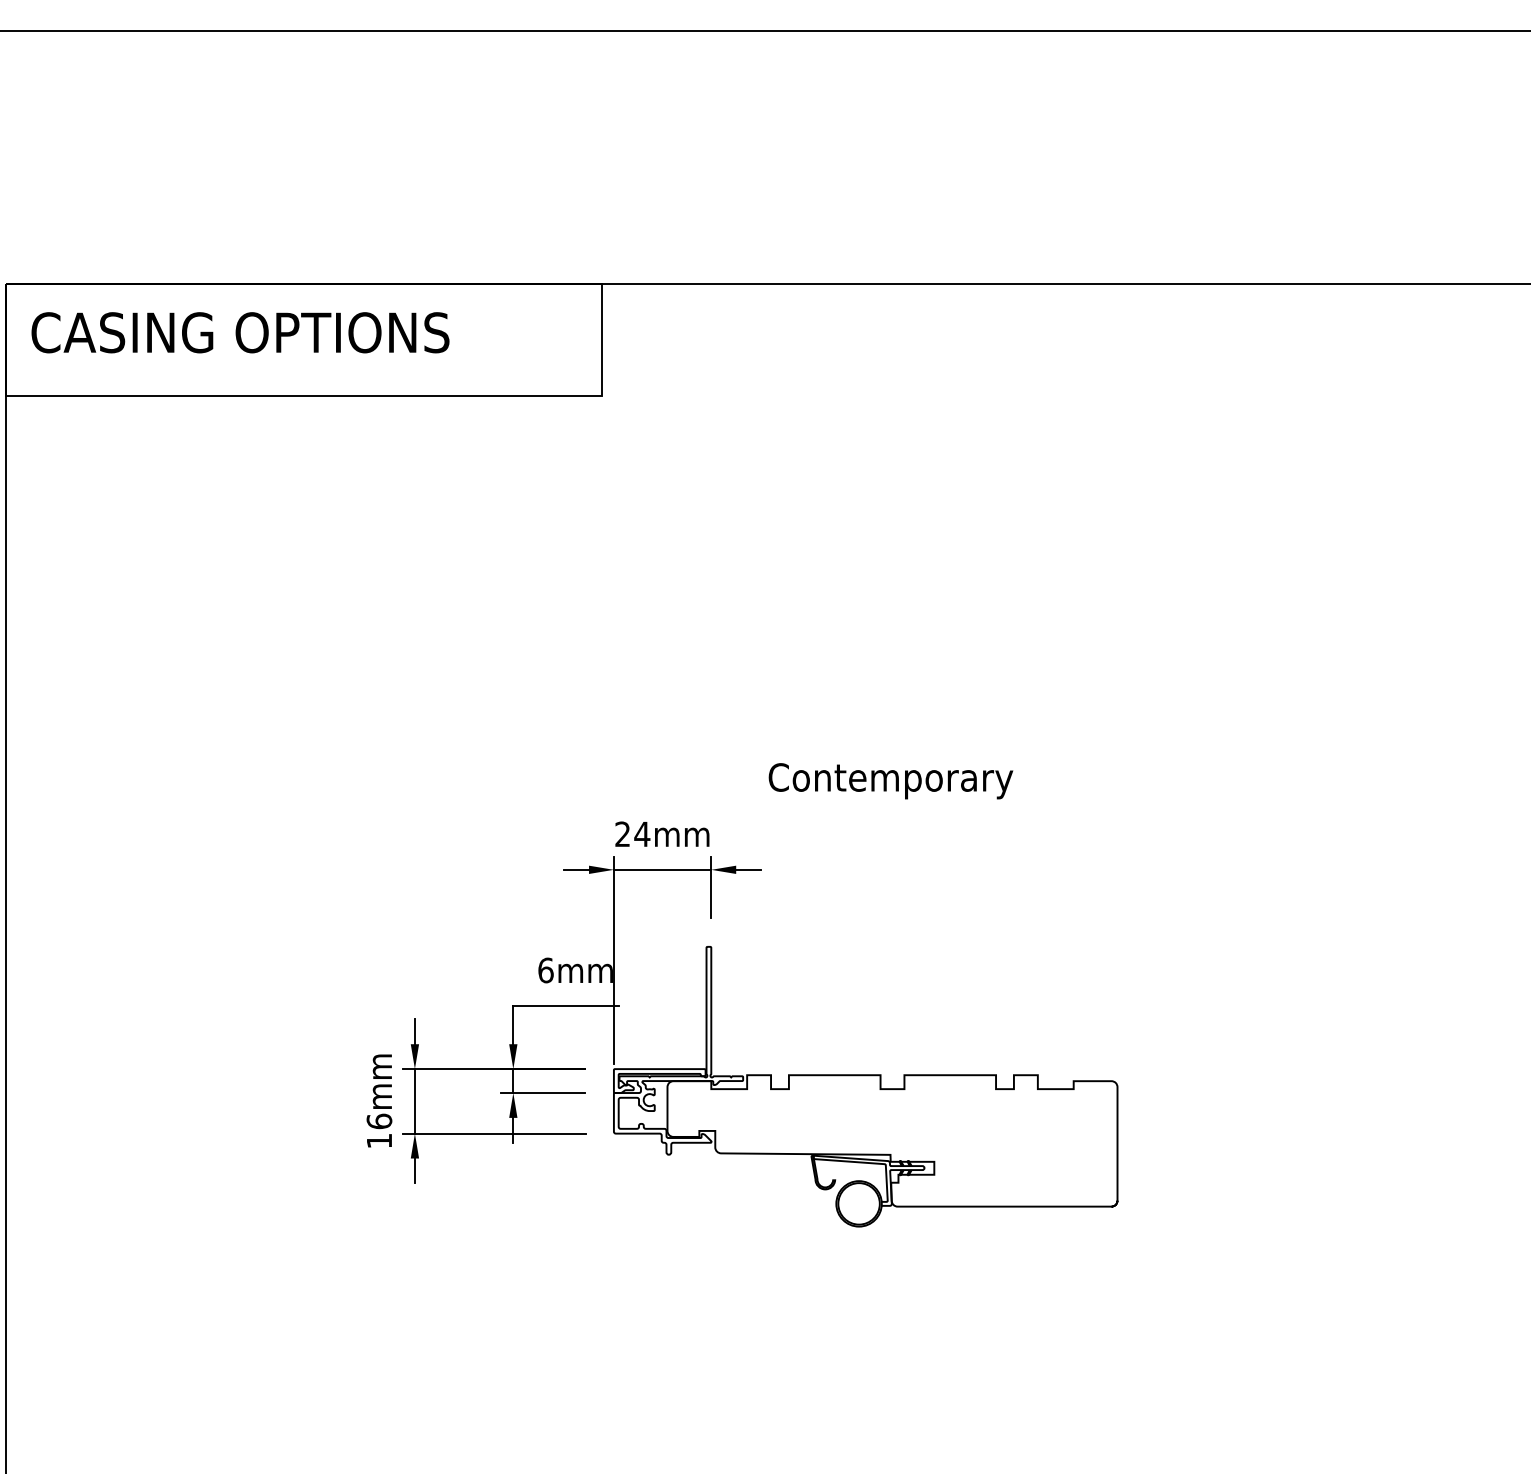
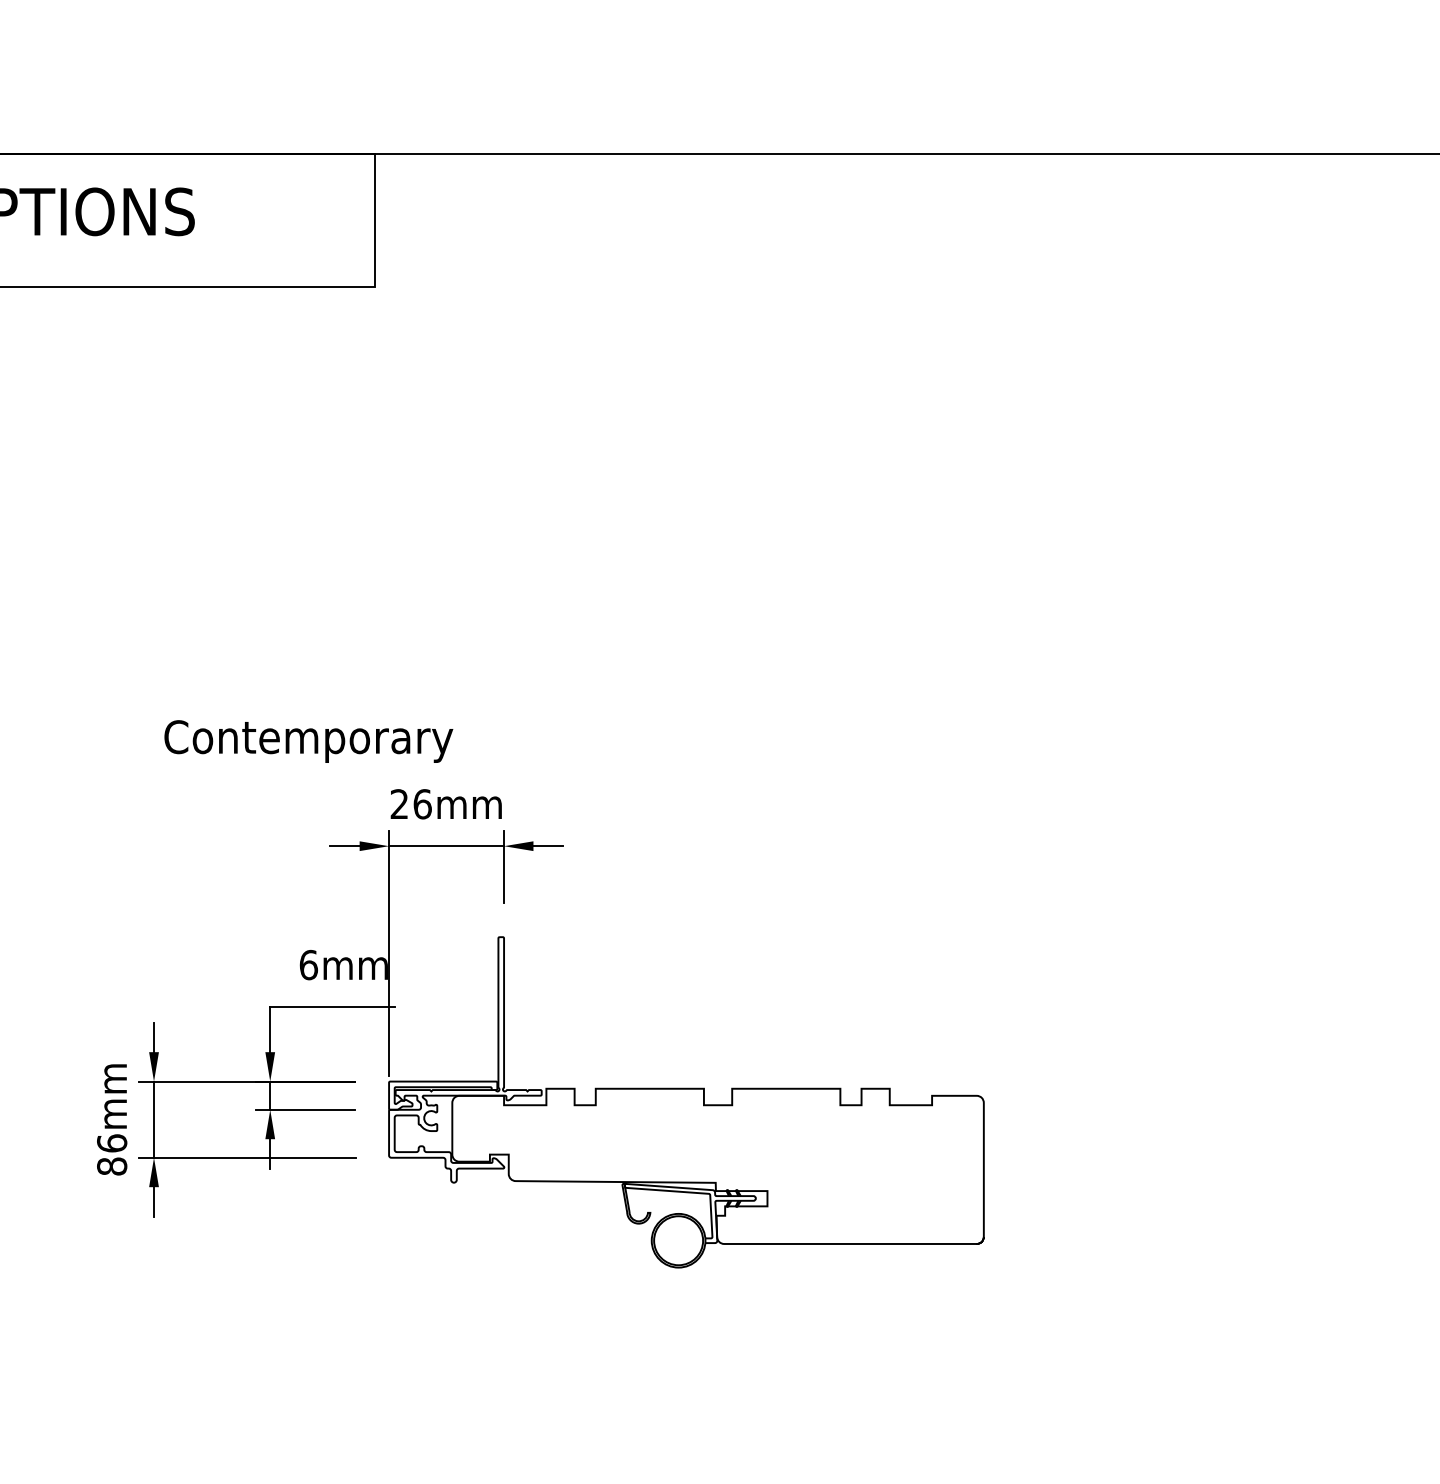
text: (890, 781) -> (308, 741), moved
text: (642, 834) -> (422, 804), 24mm -> 26mm
text: (379, 1140) -> (112, 1165), 16mm -> 86mm

